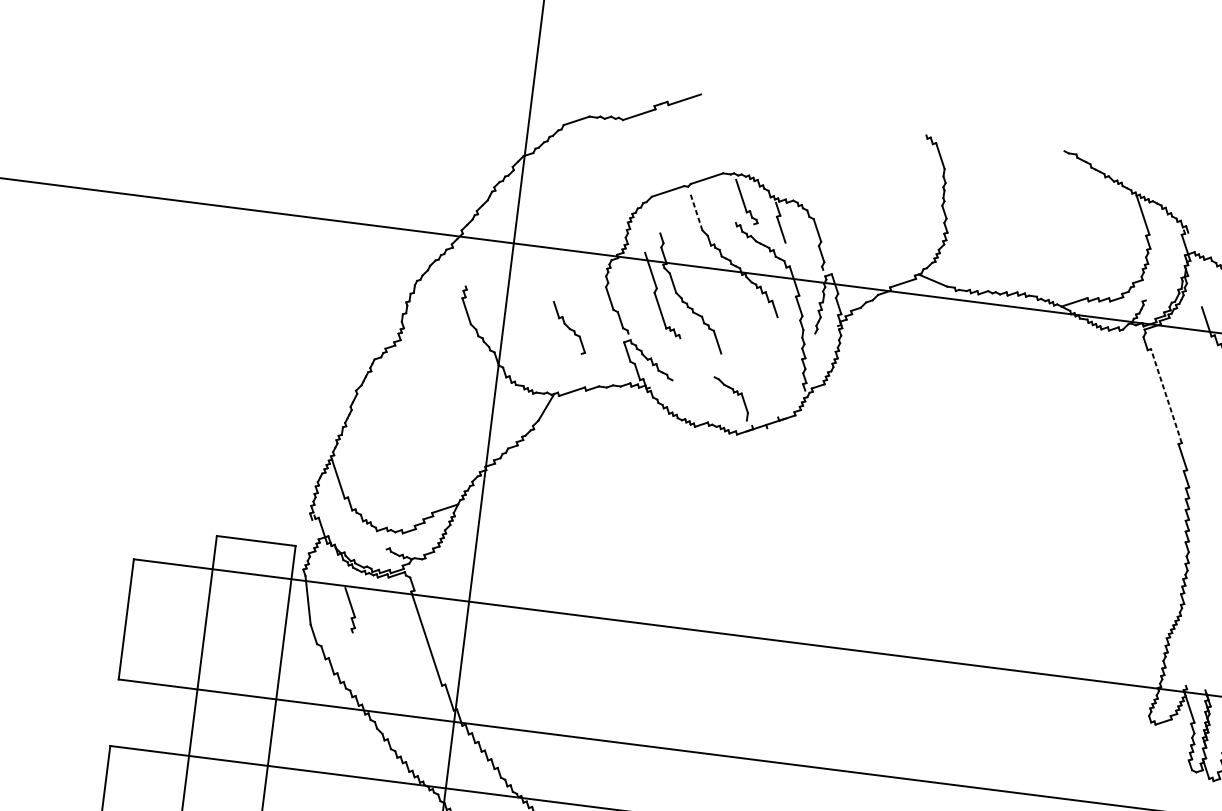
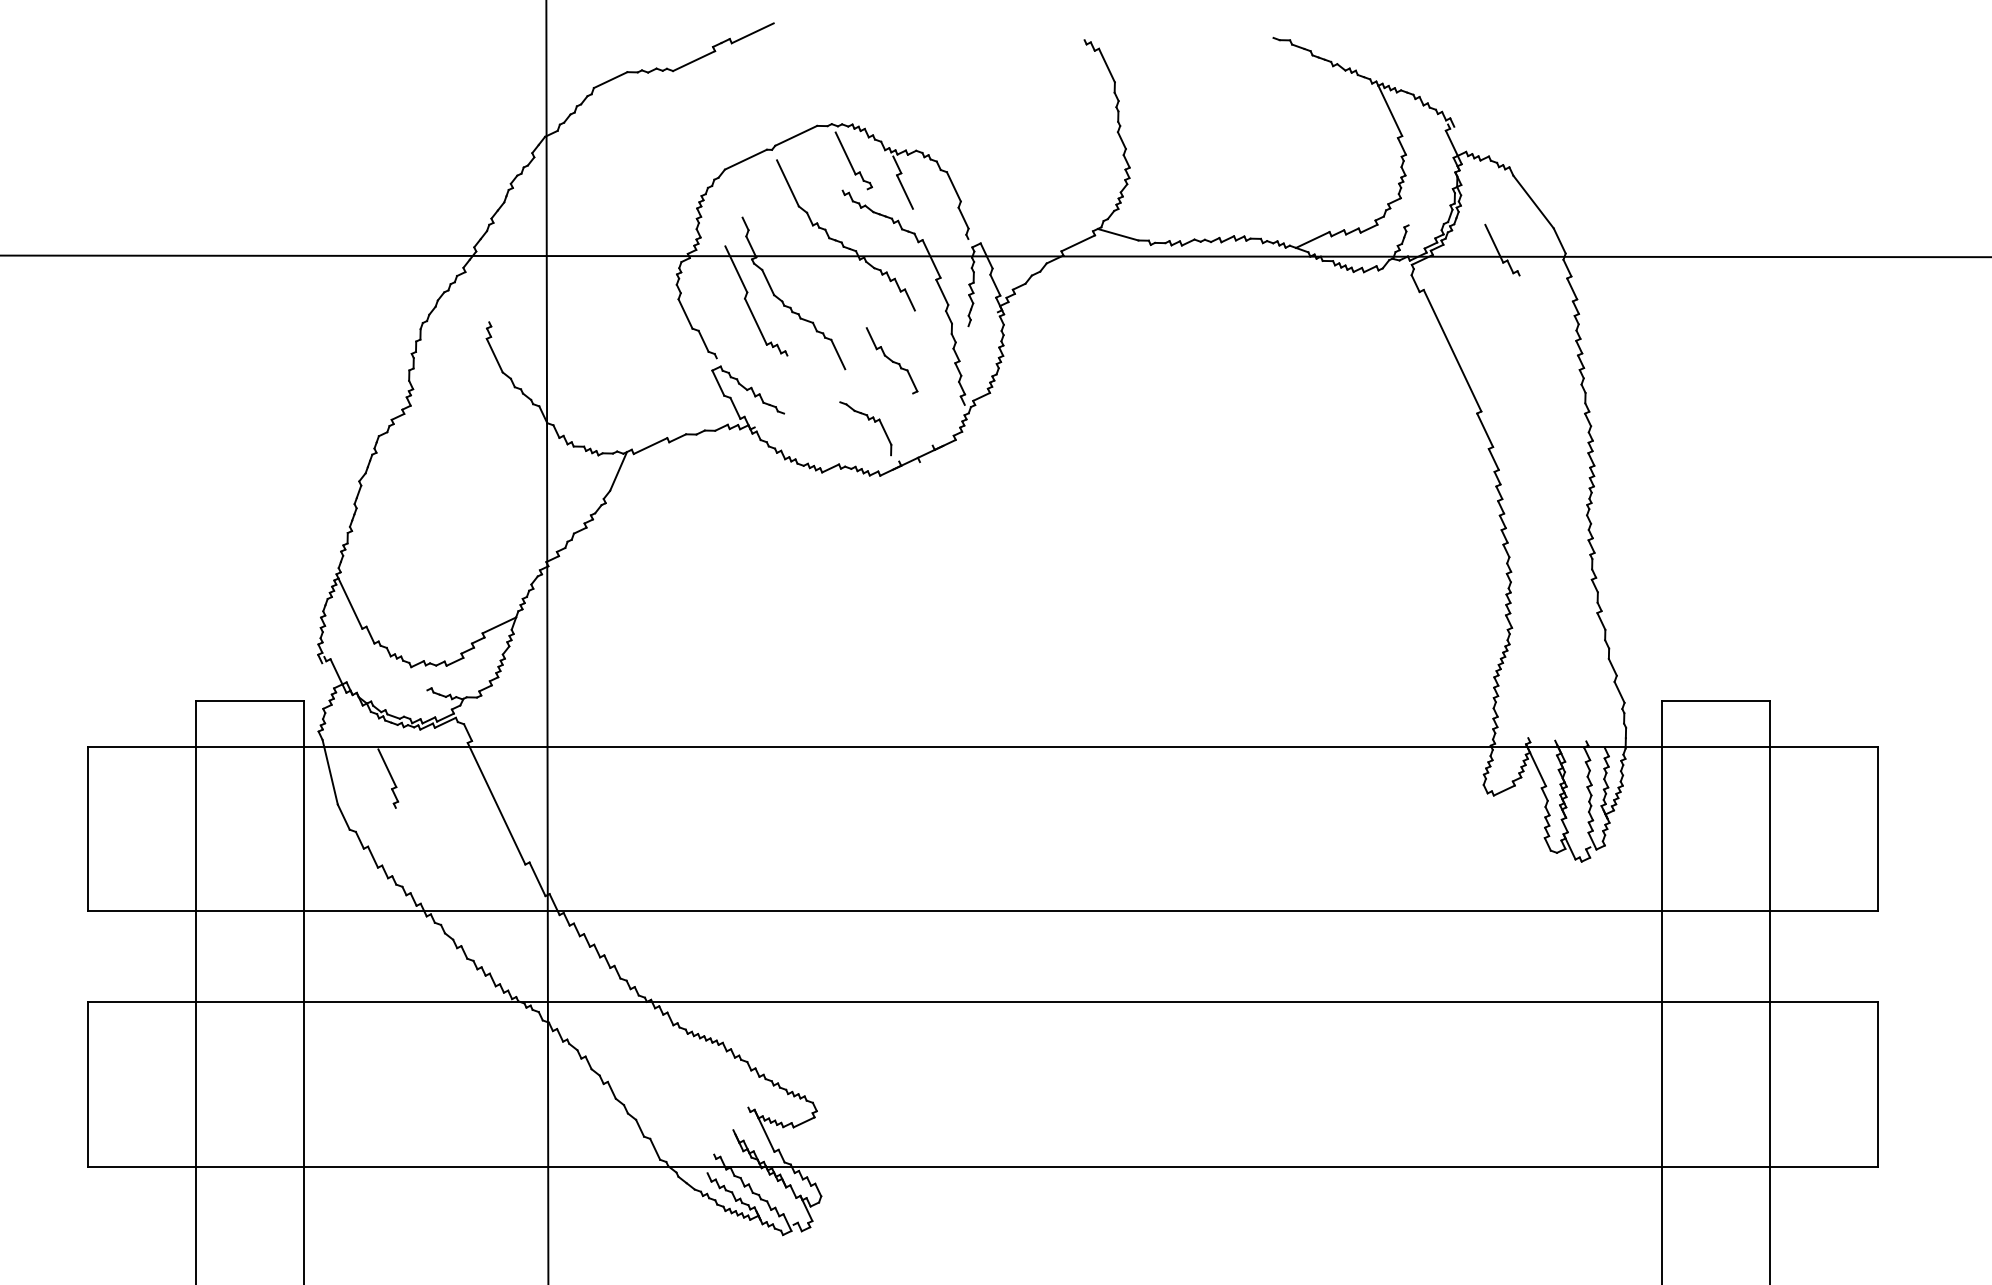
line: (696, 212) -> (787, 183), dashed -> solid
part: (568, 327) -> (891, 360), moved
line: (1166, 395) -> (1452, 350), dashed -> solid

